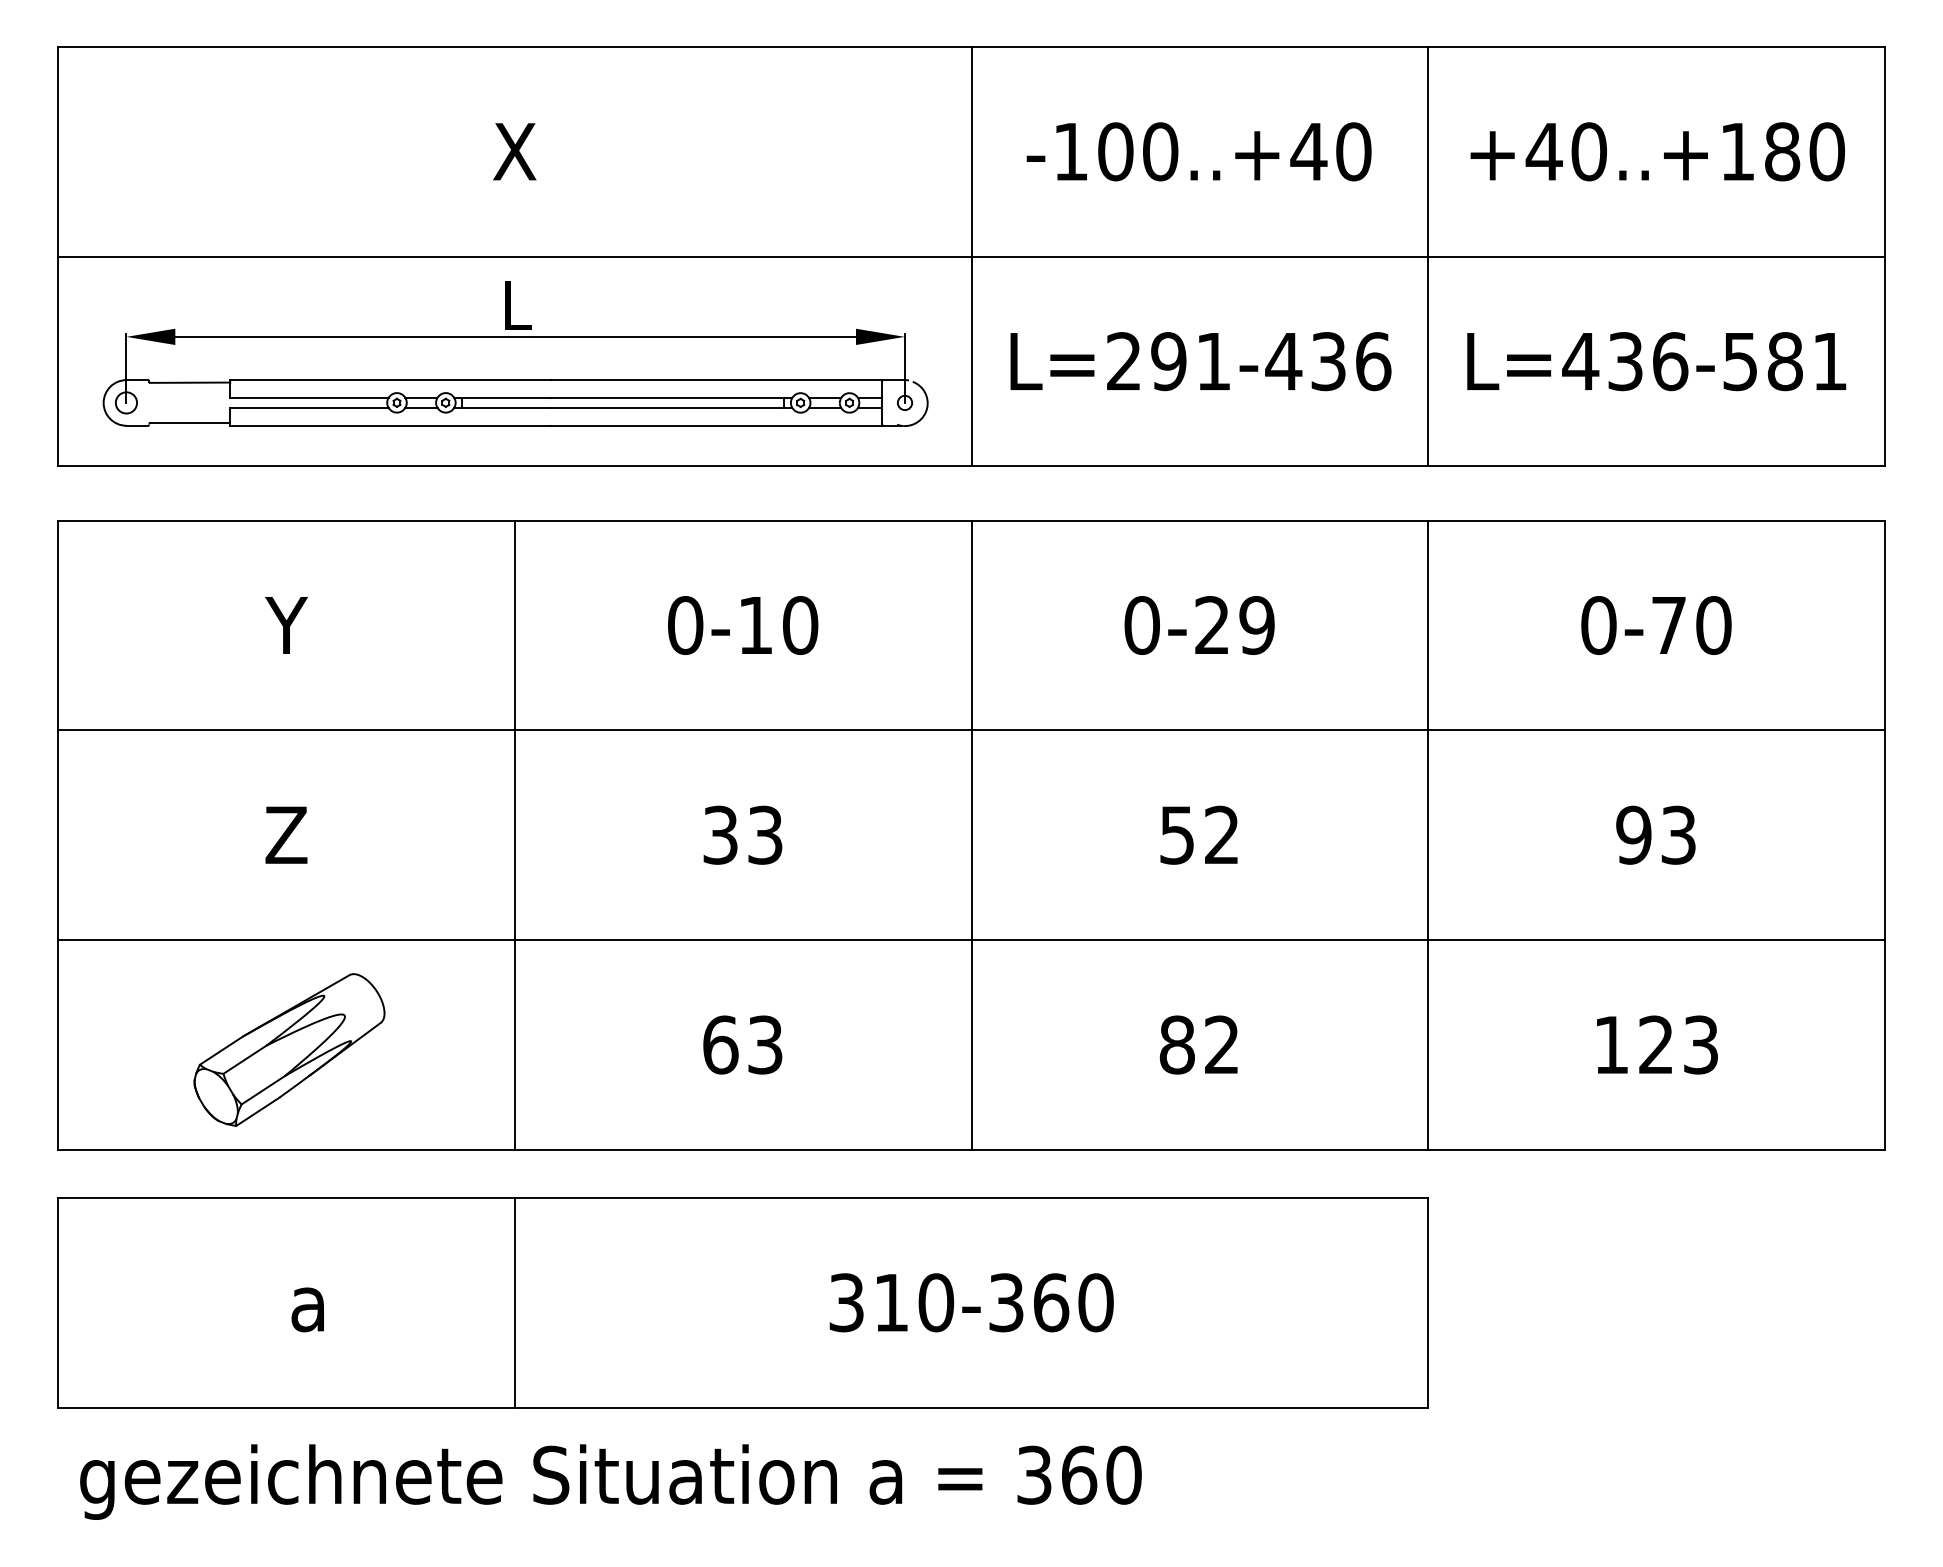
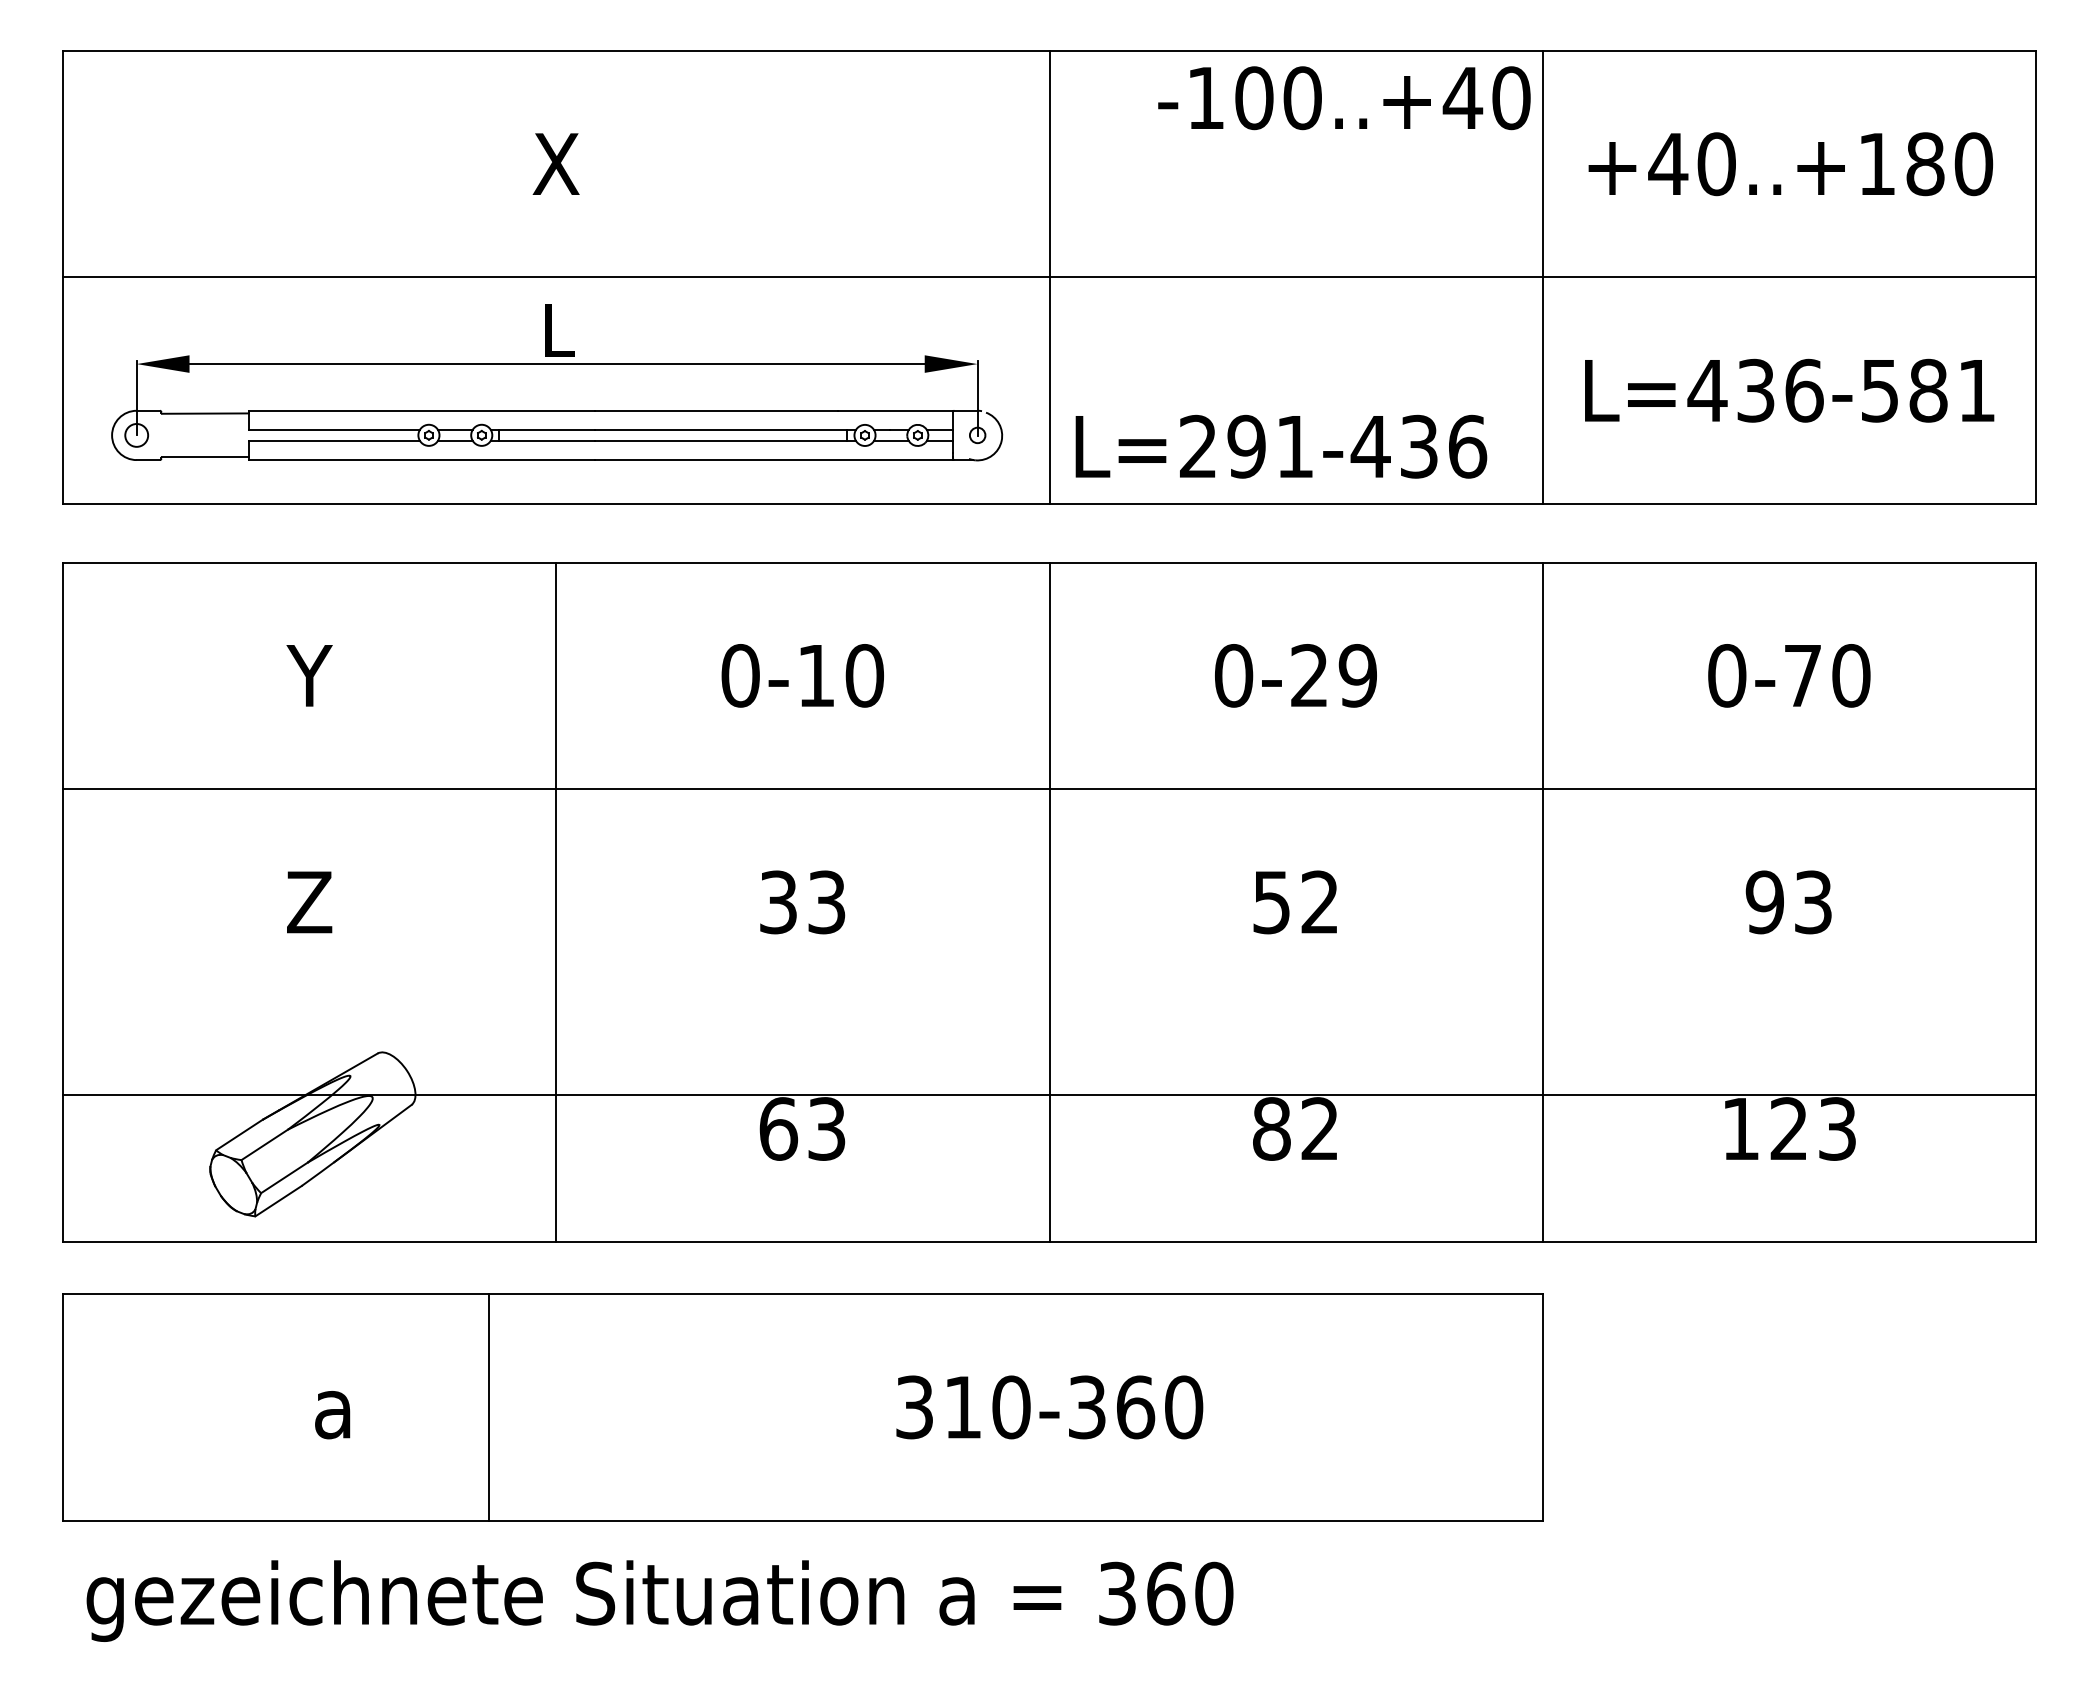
text: (1199, 152) -> (1344, 98), moved
text: (1201, 361) -> (1281, 446), moved
line: (971, 939) -> (1049, 1094), moved
line: (515, 1302) -> (489, 1407), moved

